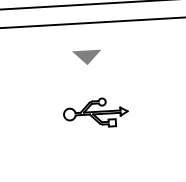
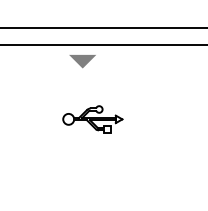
part: (86, 57) -> (82, 61), moved
part: (95, 113) -> (92, 119), moved

